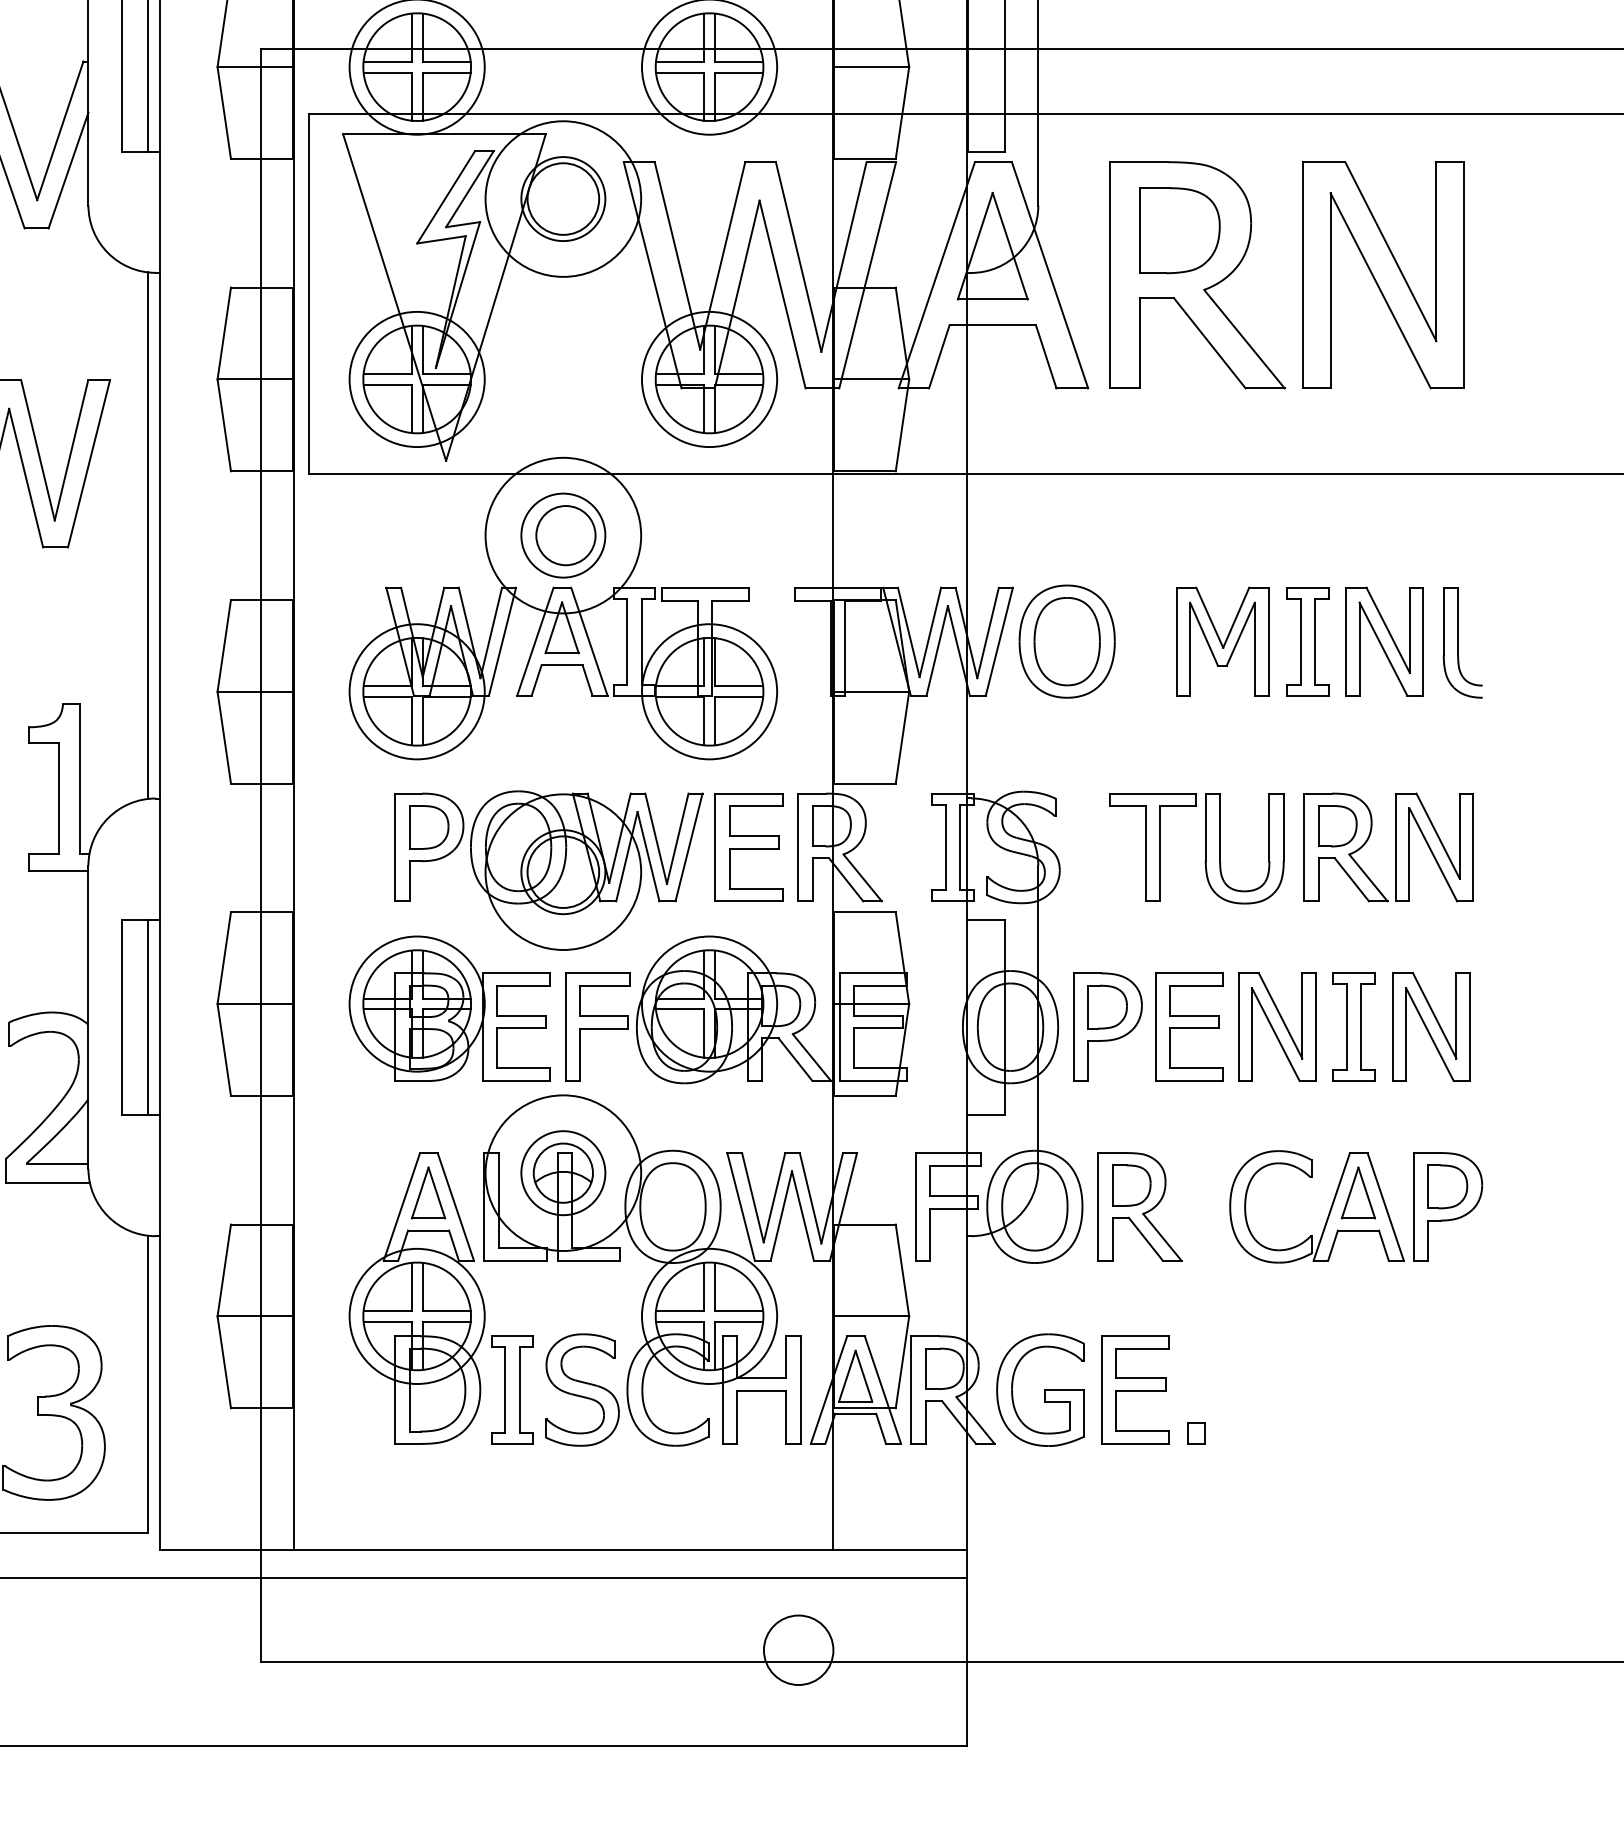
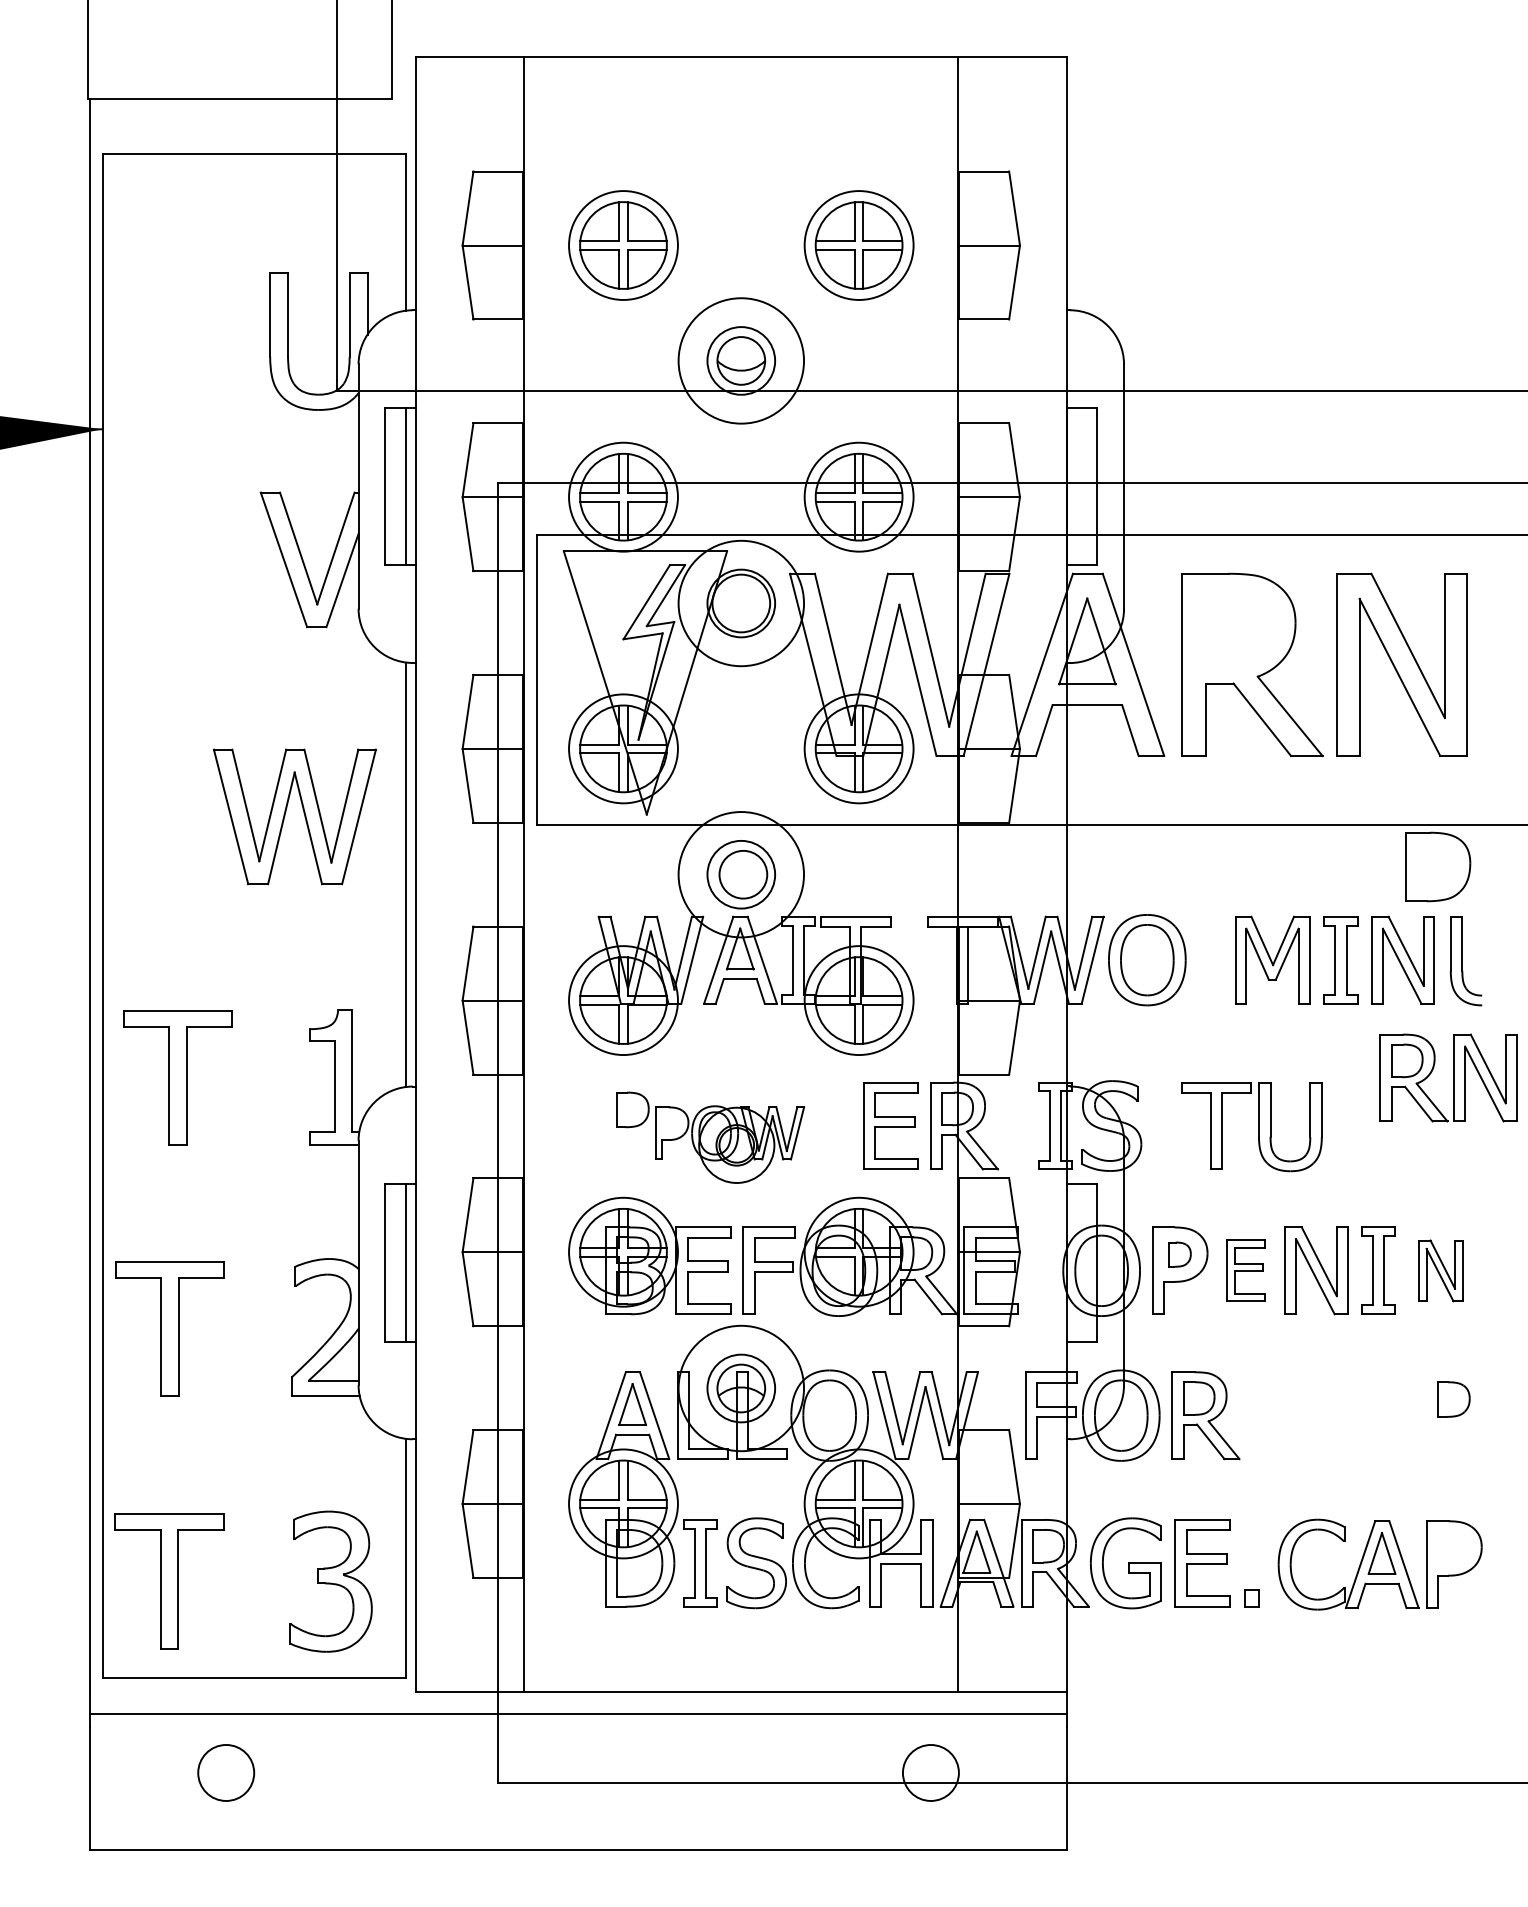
part: (1180, 230) -> (1438, 866), moved
part: (1388, 846) -> (1448, 1077), moved
part: (548, 870) -> (729, 1144), size x0.6
part: (1107, 1006) -> (1179, 1254), size x0.7
part: (1189, 1026) -> (1245, 1270), size x0.7
part: (1430, 1026) -> (1440, 1270), size x0.7
part: (1355, 1206) -> (1379, 1564), moved

